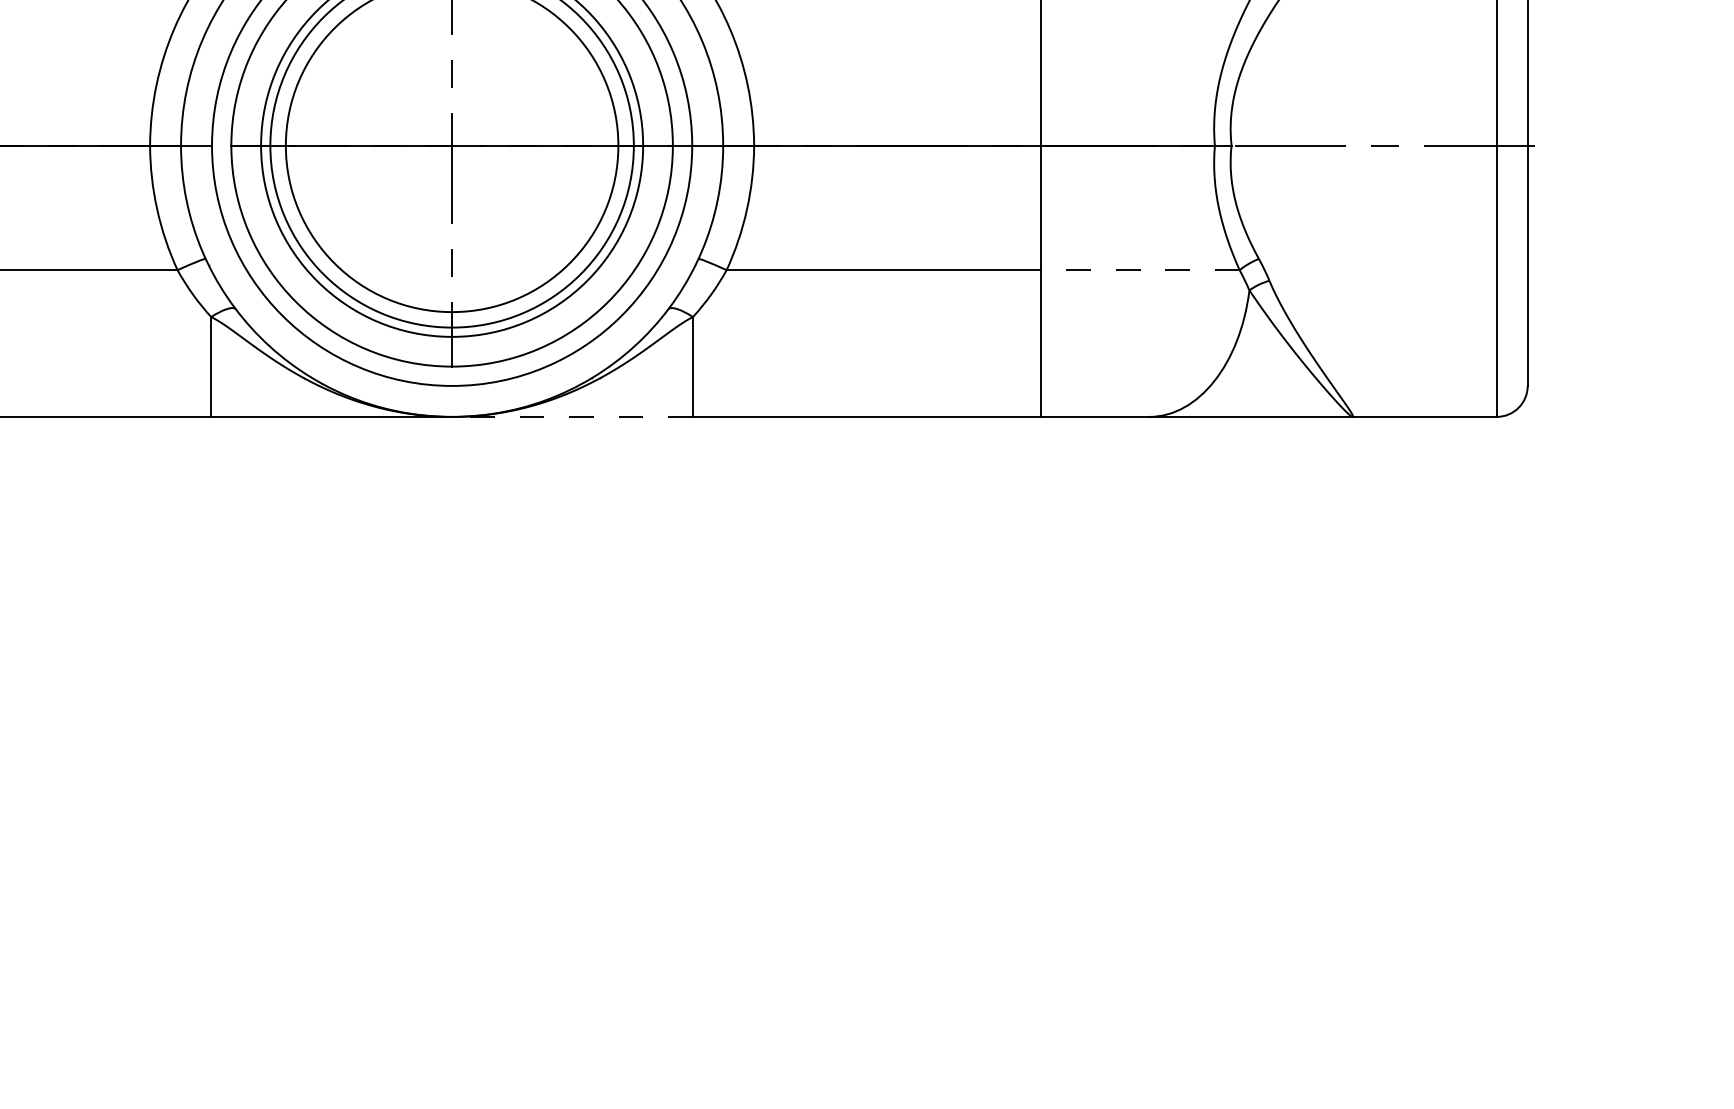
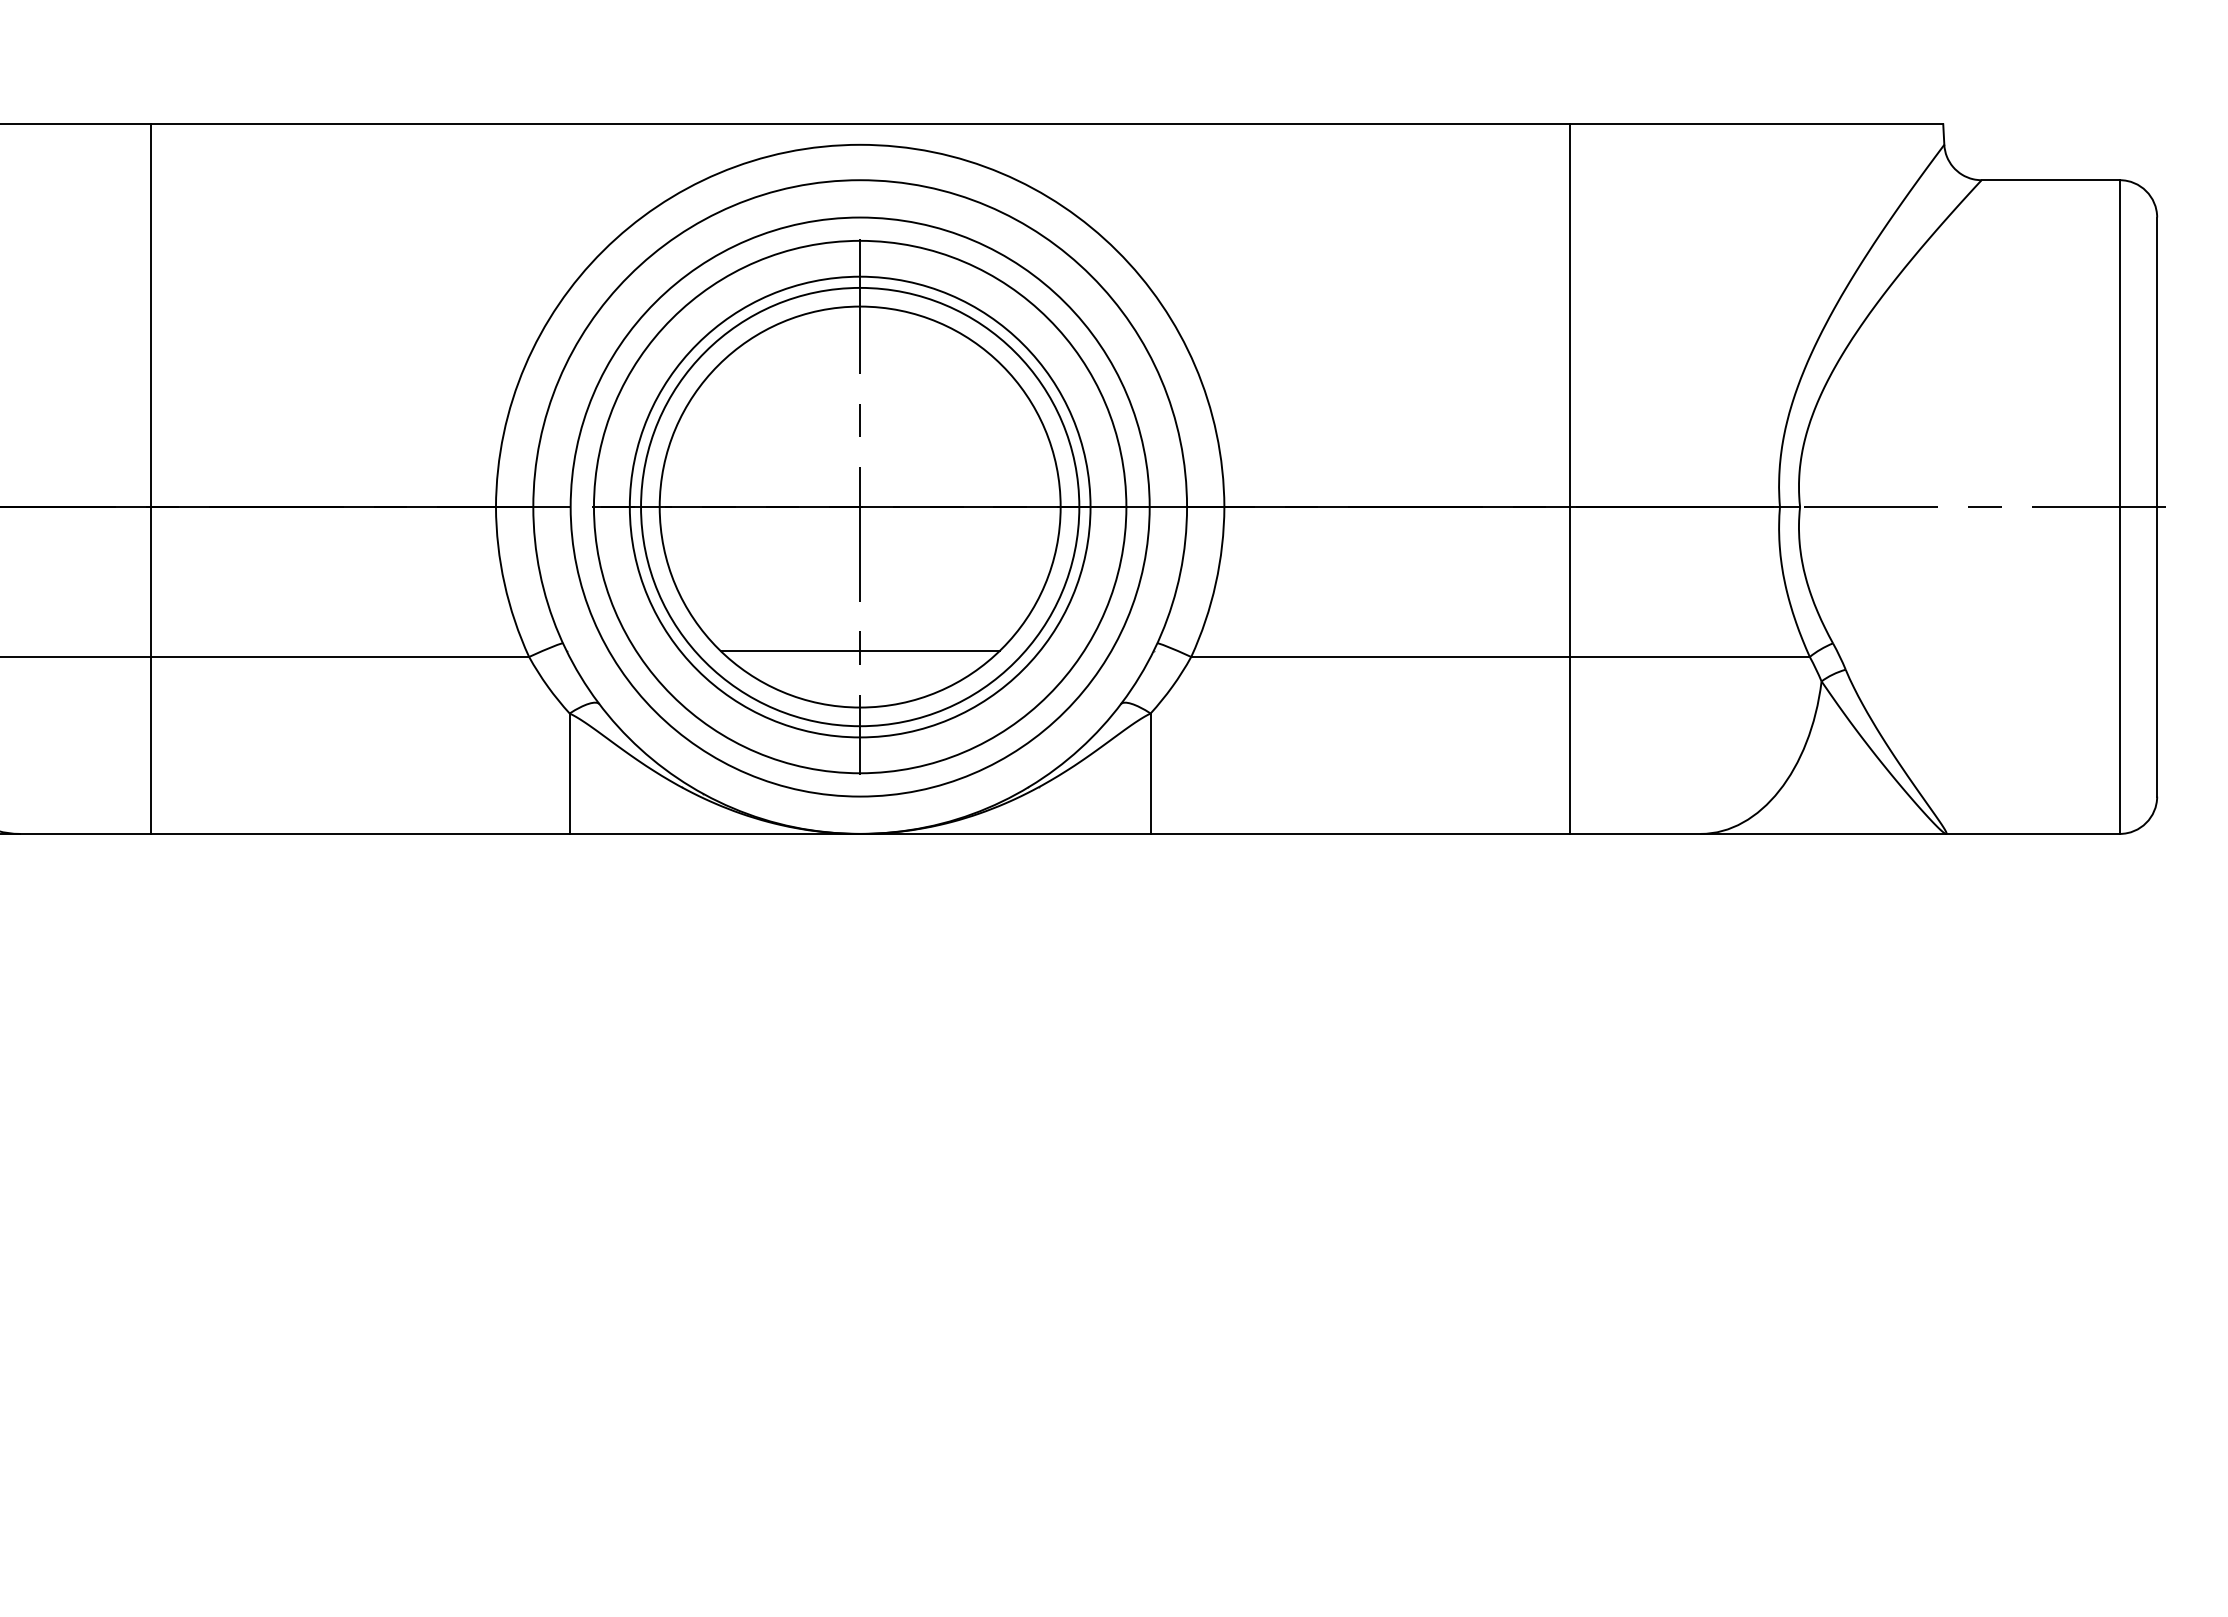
line: (451, 265) -> (859, 651), added
line: (1139, 269) -> (1689, 656), dashed -> solid
line: (571, 416) -> (1004, 833), dashed -> solid

